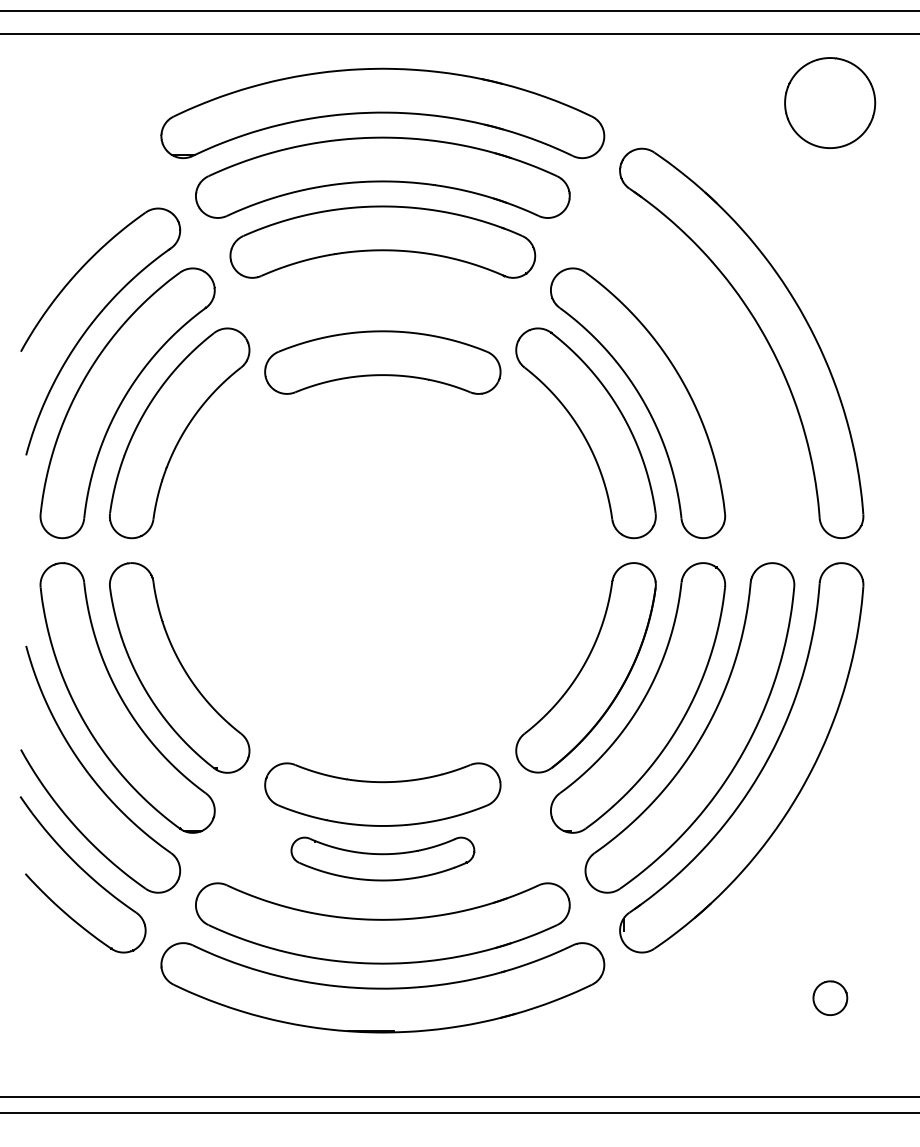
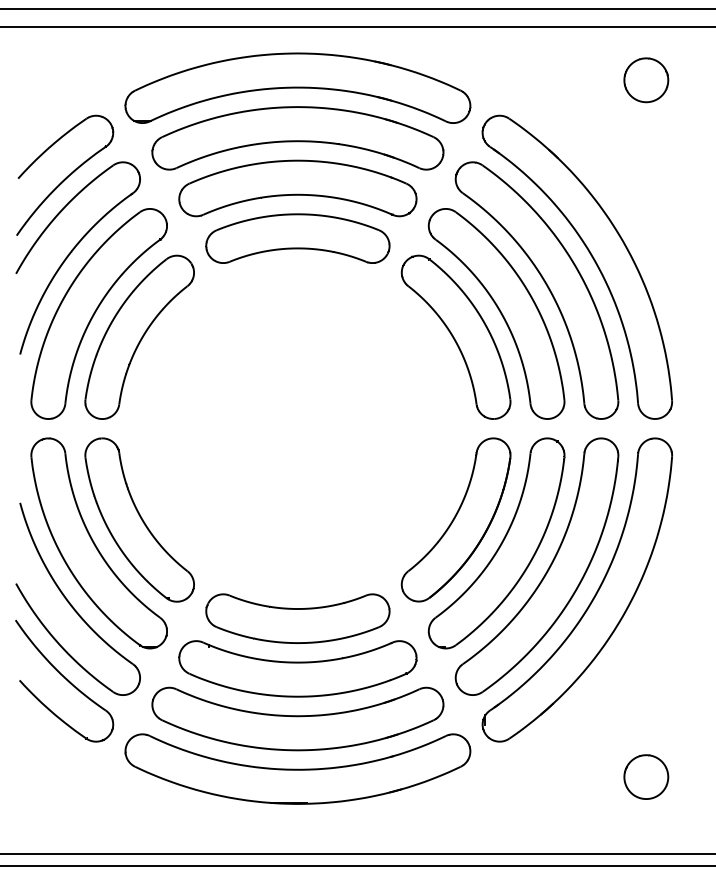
part: (830, 103) -> (646, 80), size x0.62
part: (83, 224) -> (64, 174), added
part: (382, 362) -> (297, 238), moved
part: (701, 366) -> (546, 285), added
part: (382, 858) -> (297, 668), size x1.67
part: (830, 998) -> (646, 777), size x1.67

